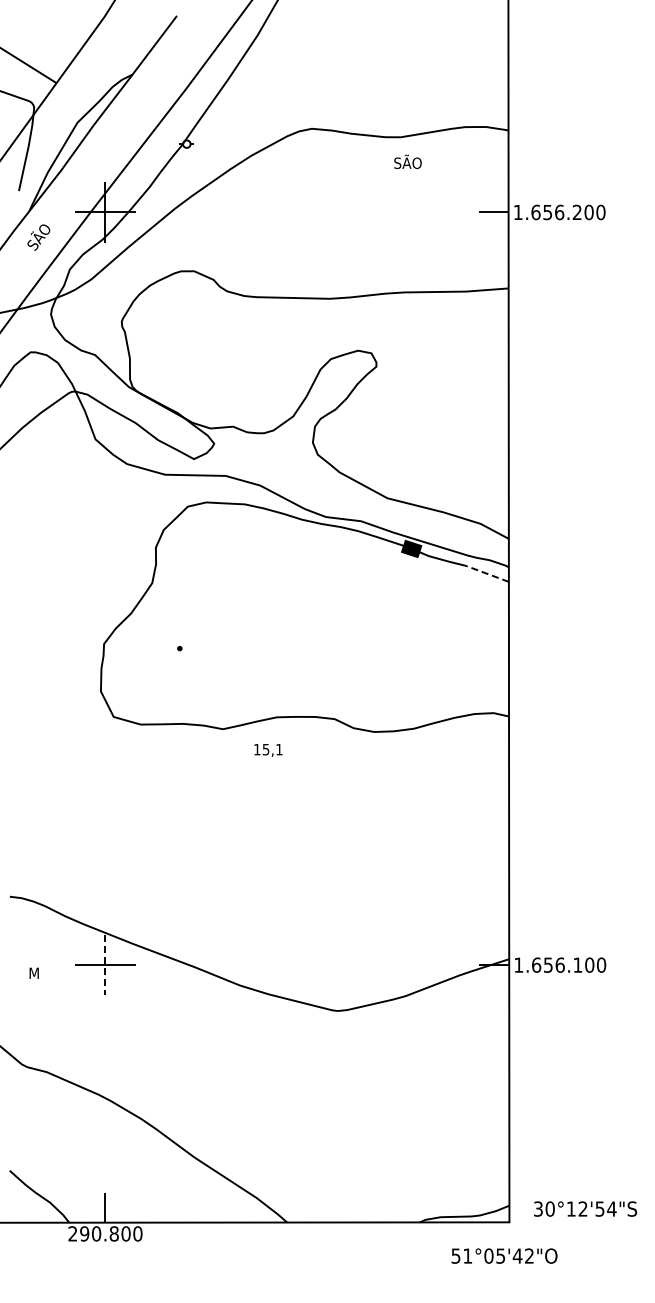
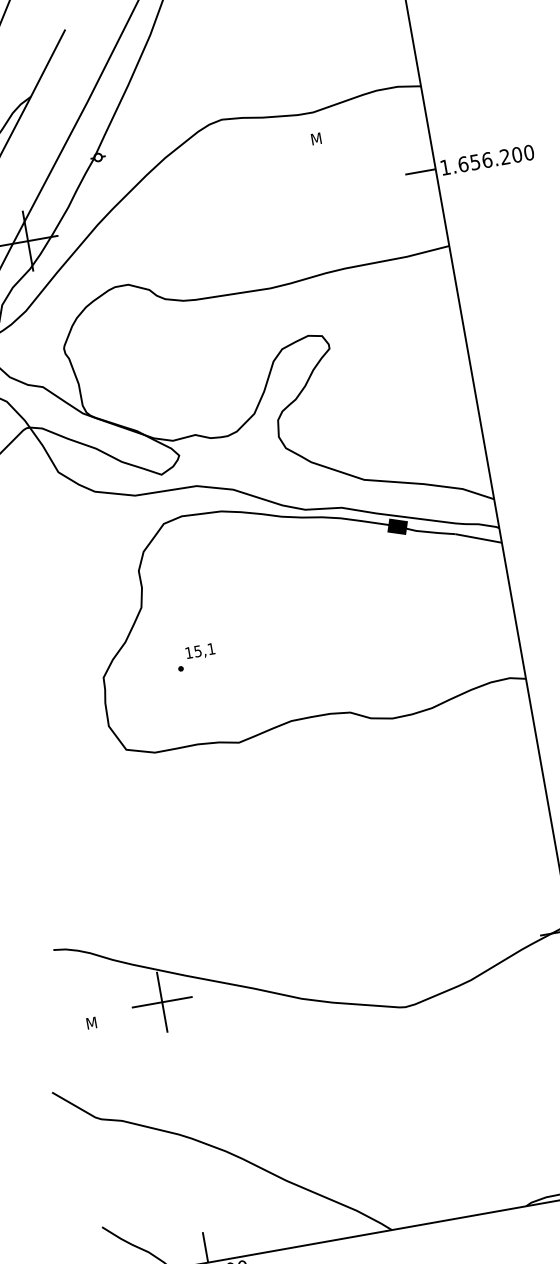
text: (407, 161) -> (324, 135), SÃO -> M
line: (487, 573) -> (478, 538), dashed -> solid
text: (268, 750) -> (200, 651), moved
line: (105, 965) -> (162, 1002), dashed -> solid

